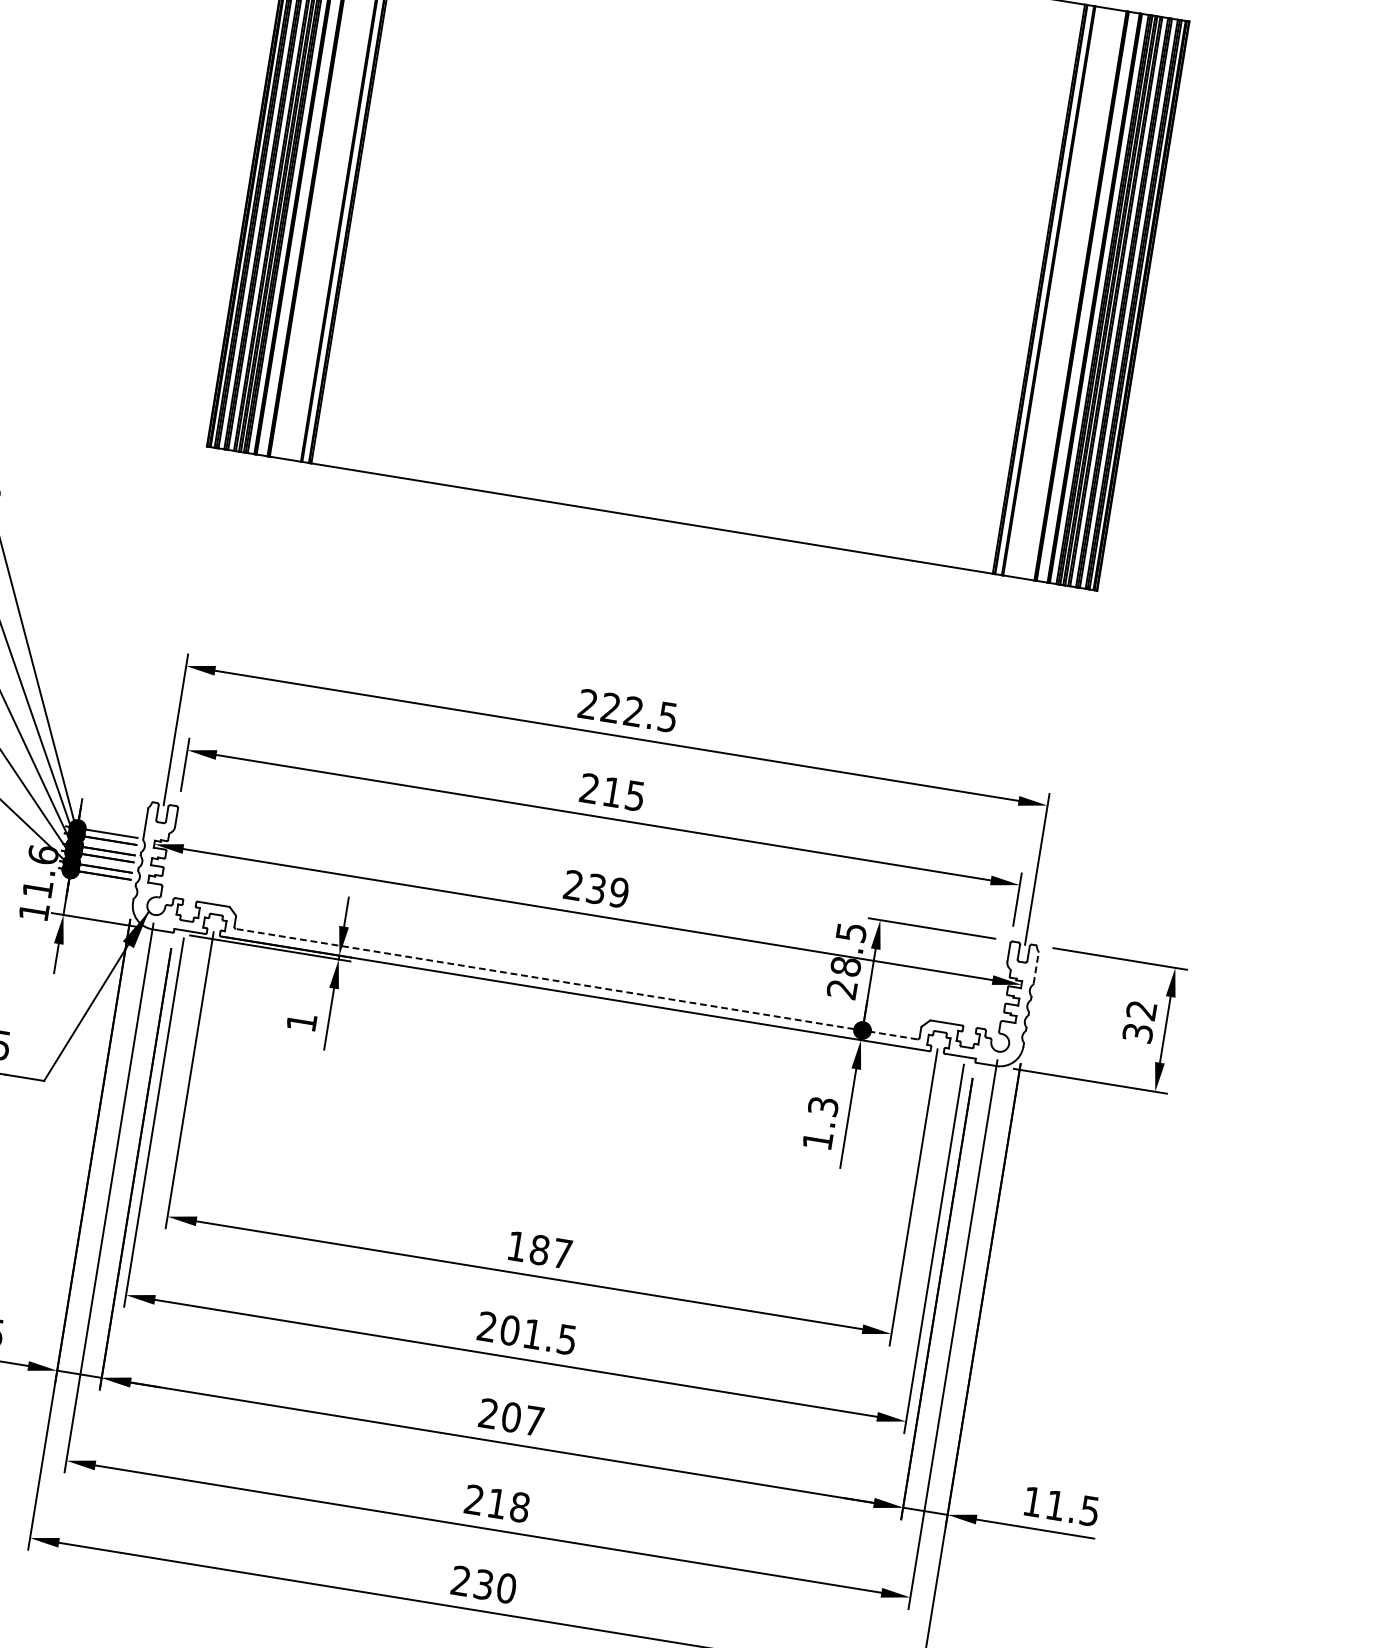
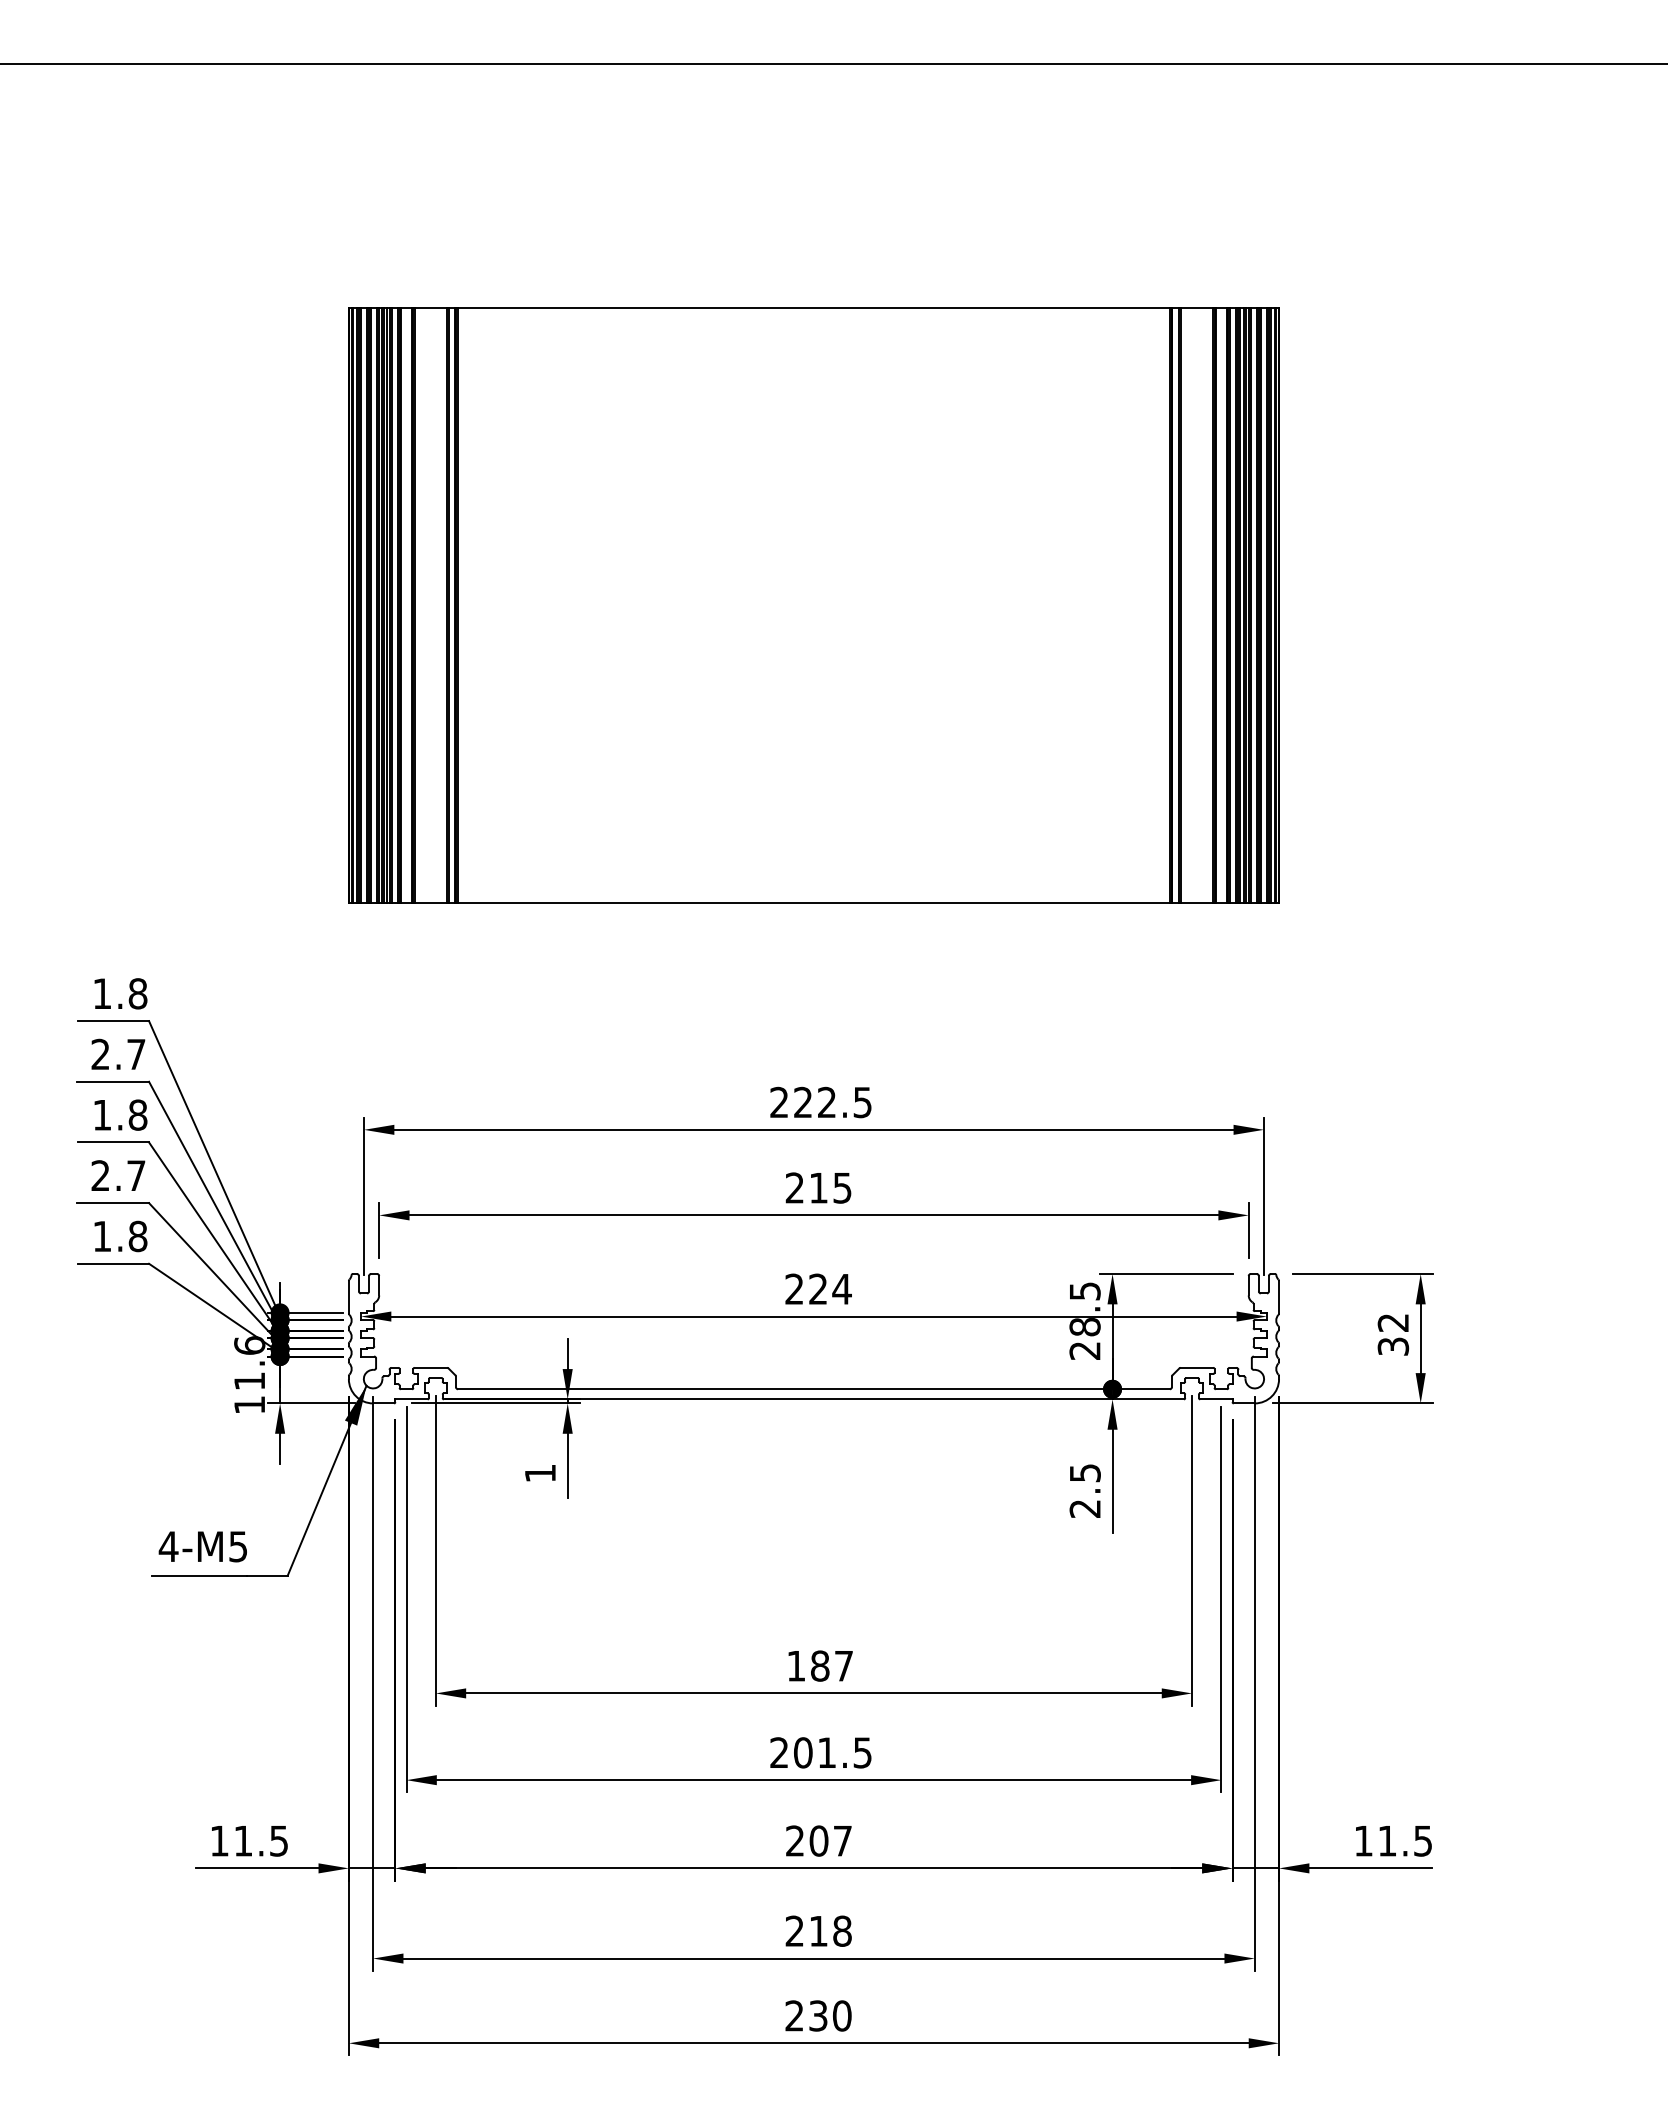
text: (608, 890) -> (830, 1288), 239 -> 224
line: (1036, 967) -> (1279, 1296), dashed -> solid
line: (576, 984) -> (813, 1389), dashed -> solid
text: (819, 1123) -> (1084, 1490), 1.3 -> 2.5

